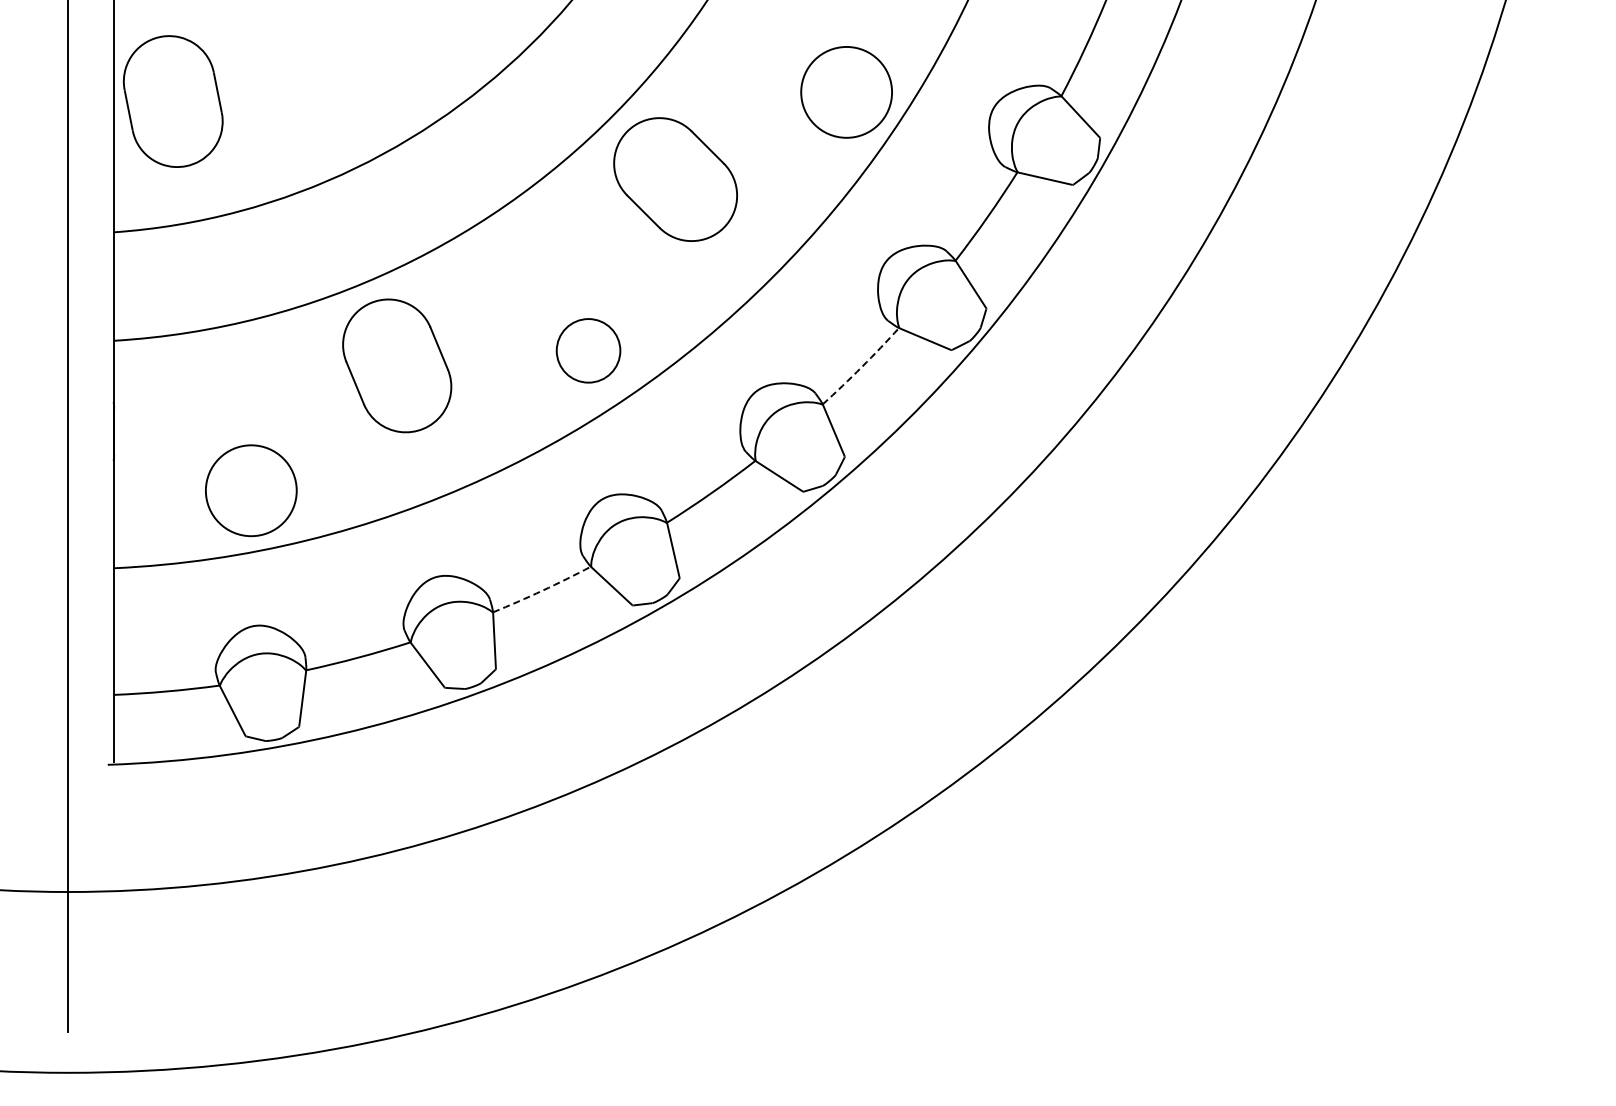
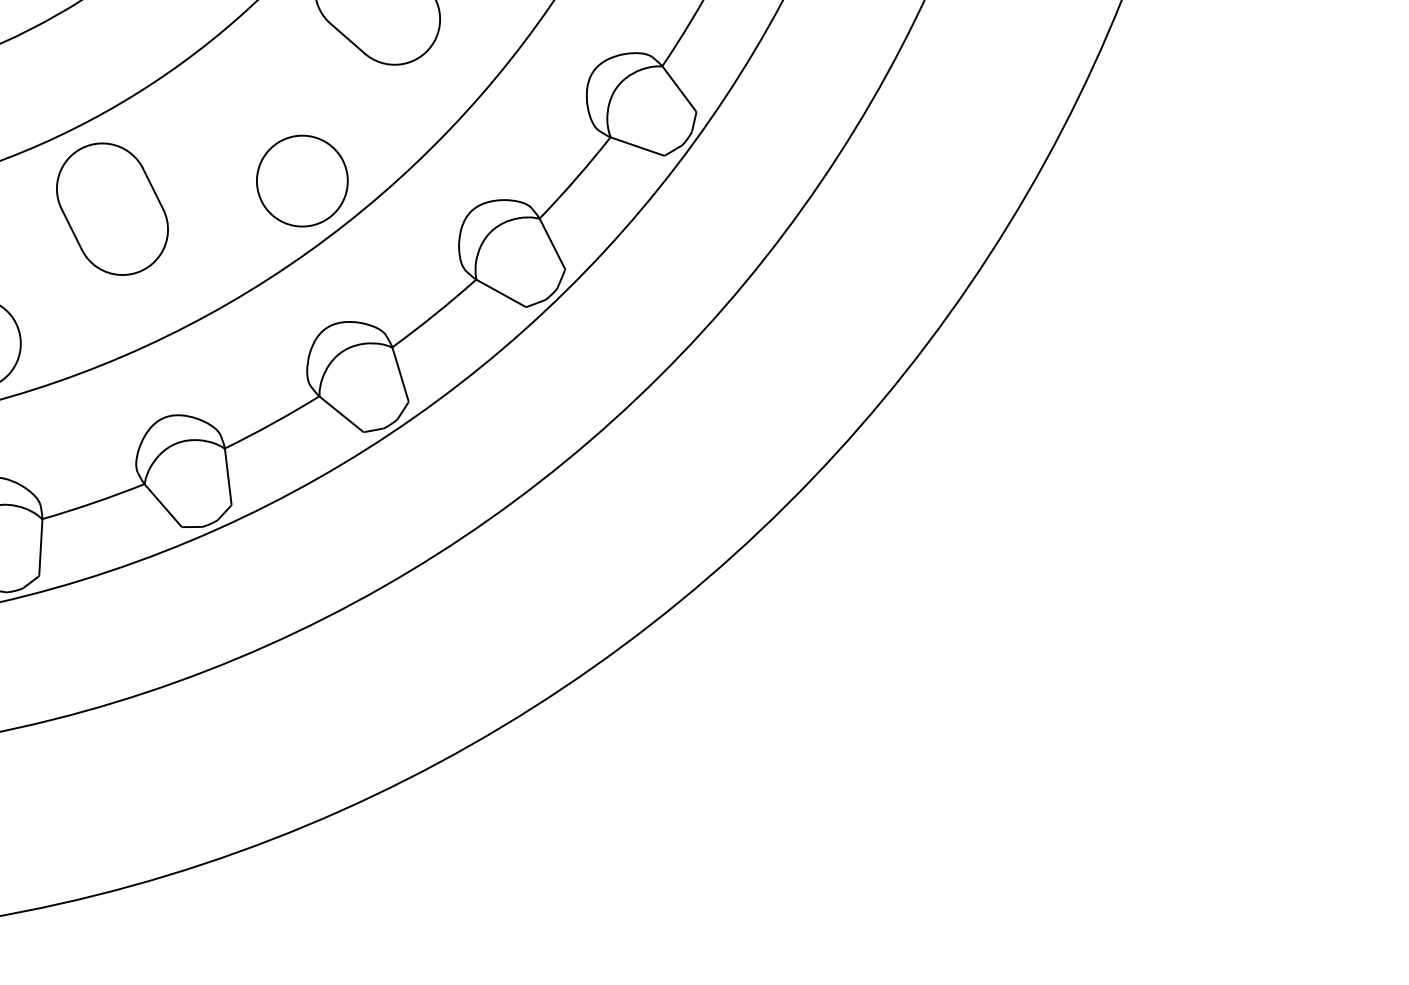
circle: (588, 350) -> (302, 180), size x1.43
arc: (861, 367) -> (575, 179), dashed -> solid
arc: (542, 590) -> (272, 423), dashed -> solid

